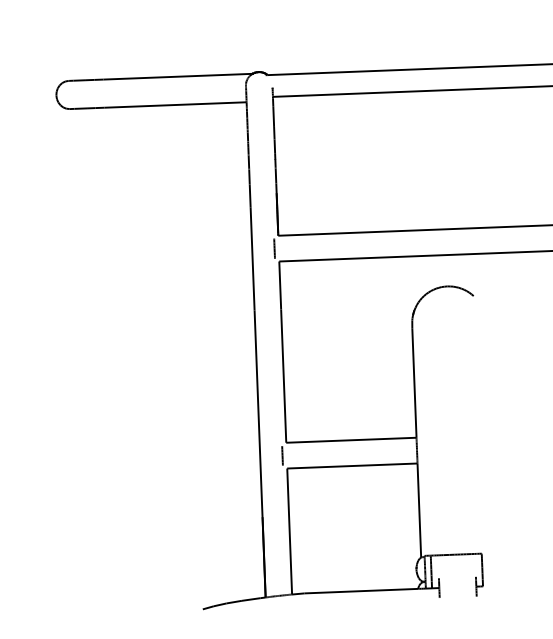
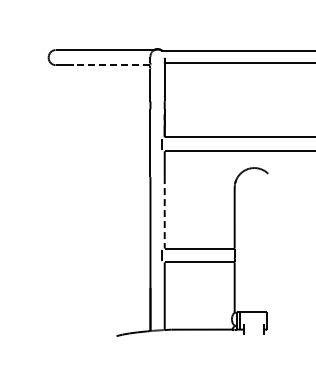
line: (174, 105) -> (111, 65), solid -> dashed
line: (283, 375) -> (164, 212), solid -> dashed

